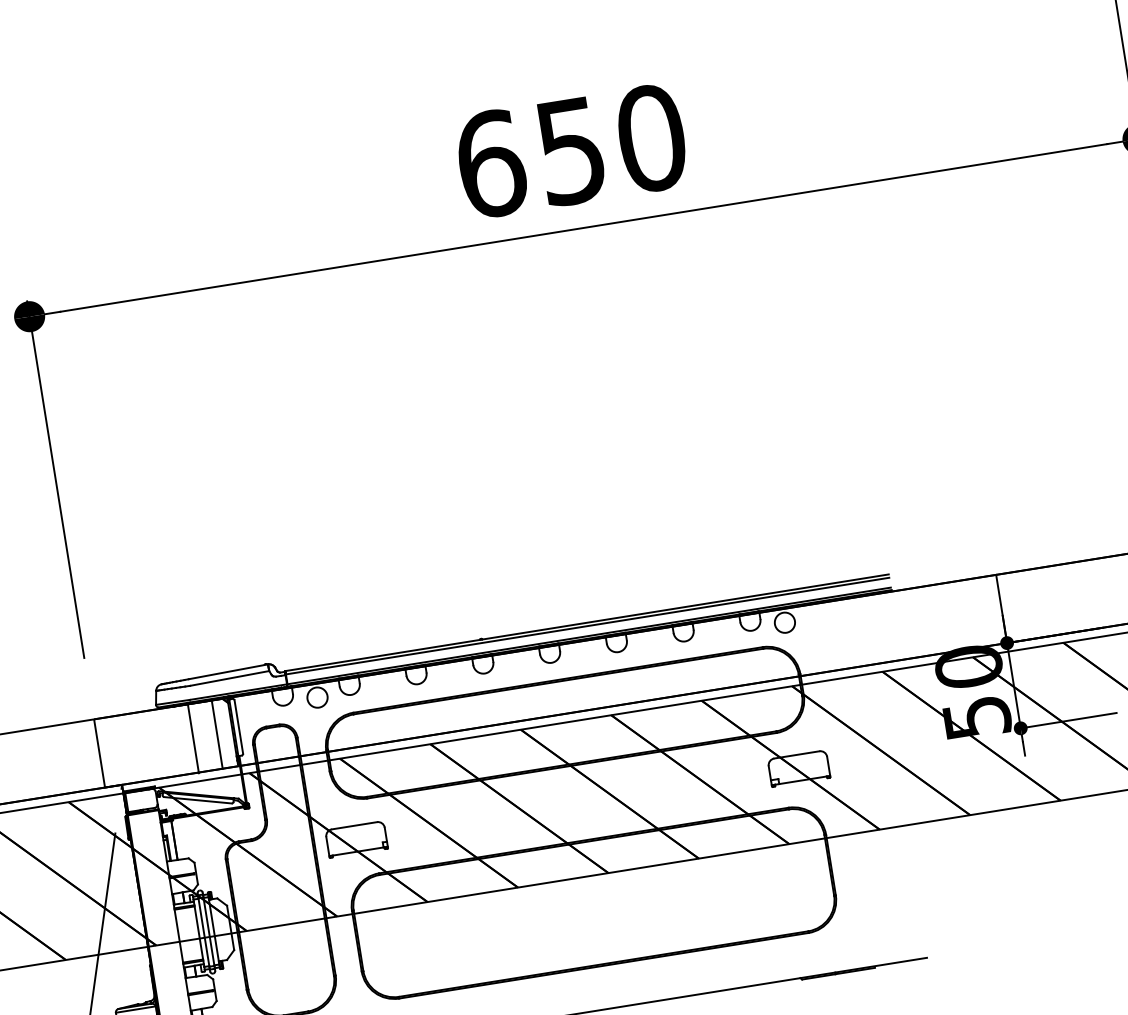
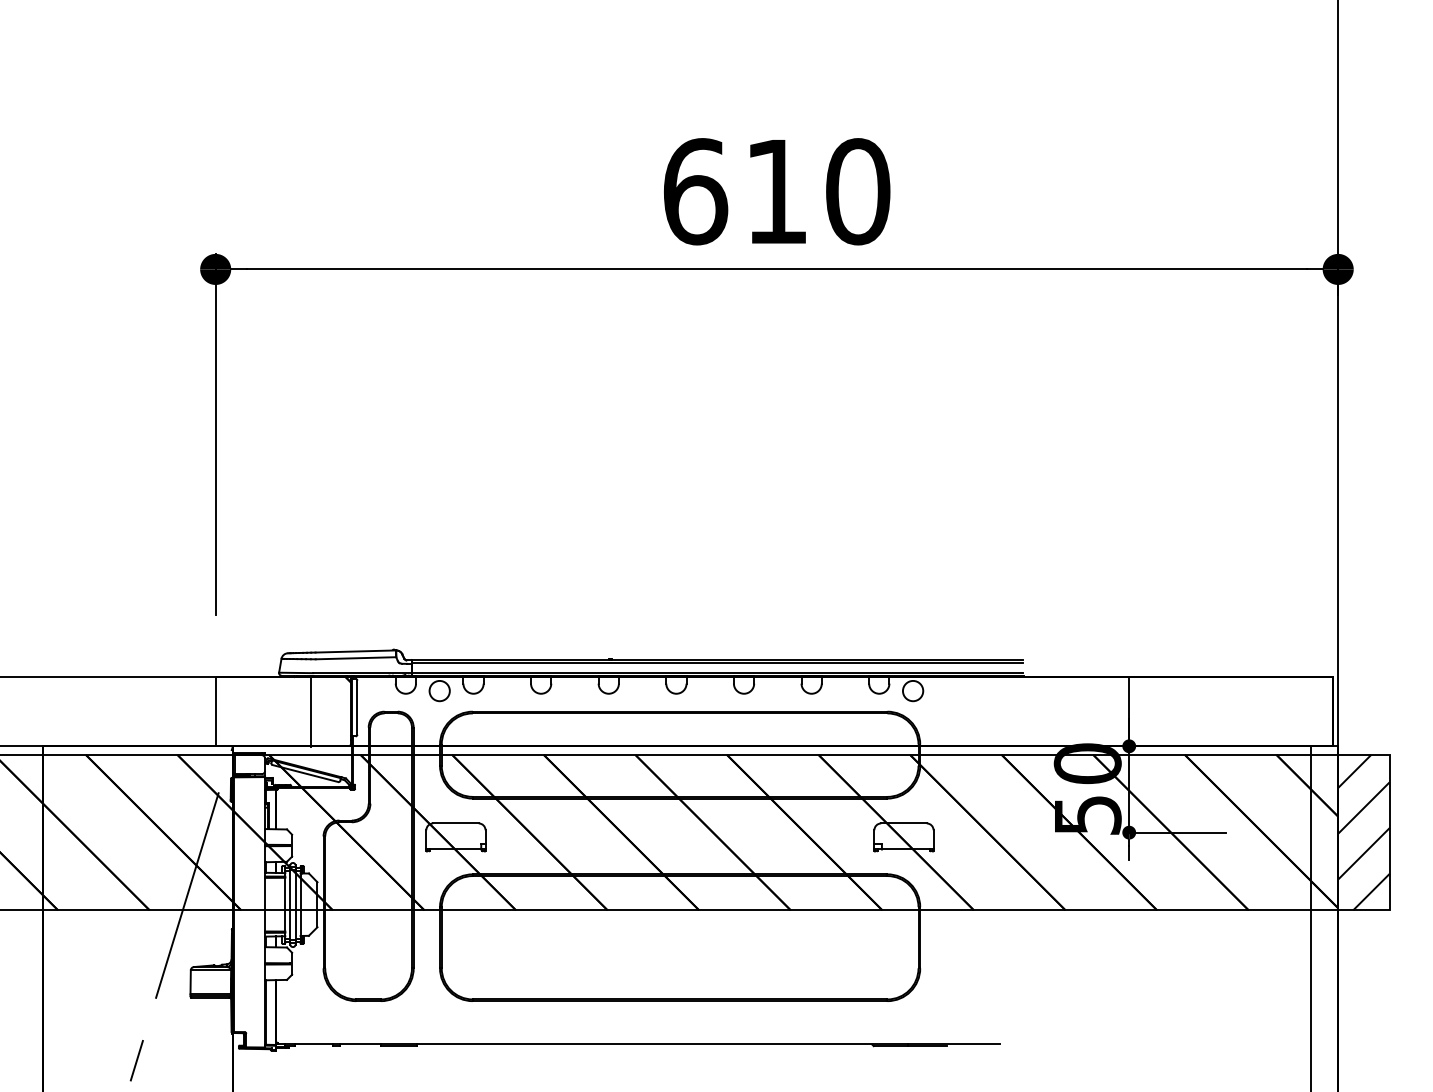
text: (571, 152) -> (776, 192), 650 -> 610
line: (216, 734) -> (334, 711), removed

